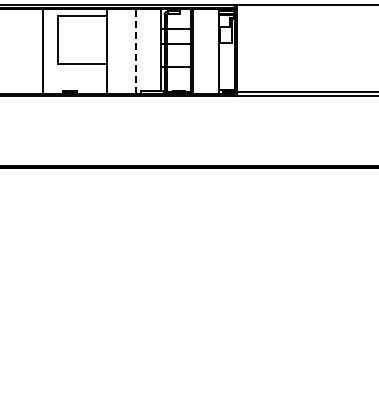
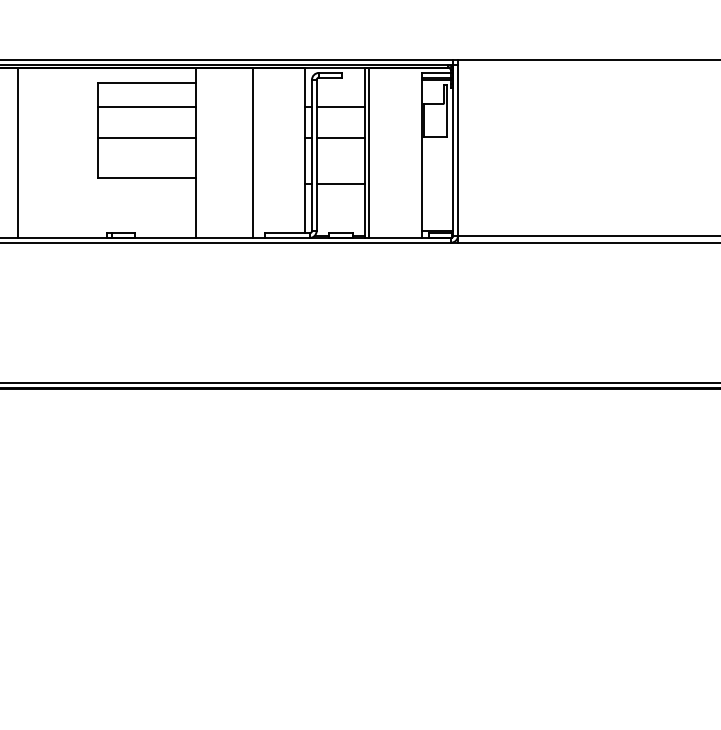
line: (82, 28) -> (146, 107), added
line: (82, 43) -> (146, 137), added
line: (135, 50) -> (253, 151), dashed -> solid
line: (43, 51) -> (18, 153), moved

